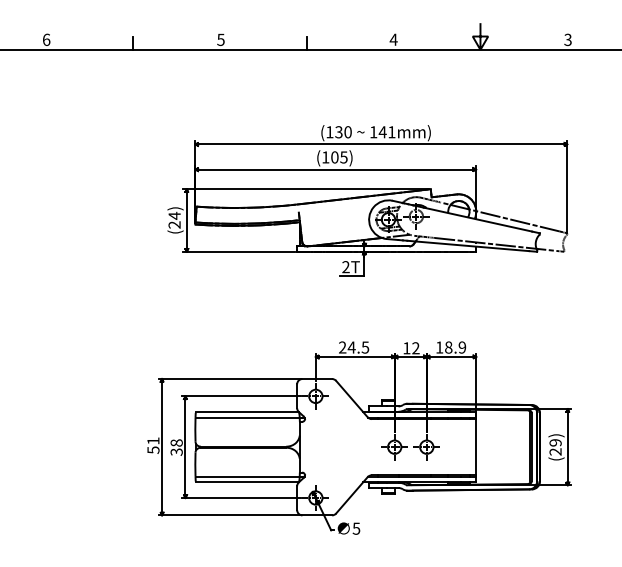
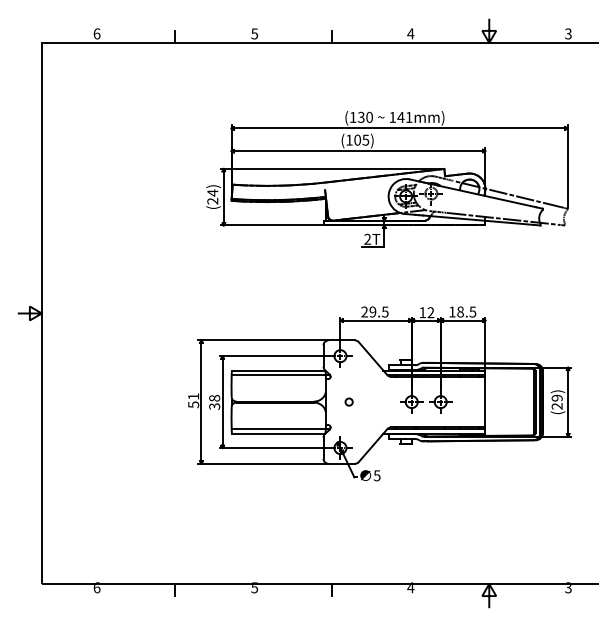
text: (351, 346) -> (372, 311), 24.5 -> 29.5
text: (461, 346) -> (472, 311), 18.9 -> 18.5
circle: (324, 446) -> (348, 401), added

